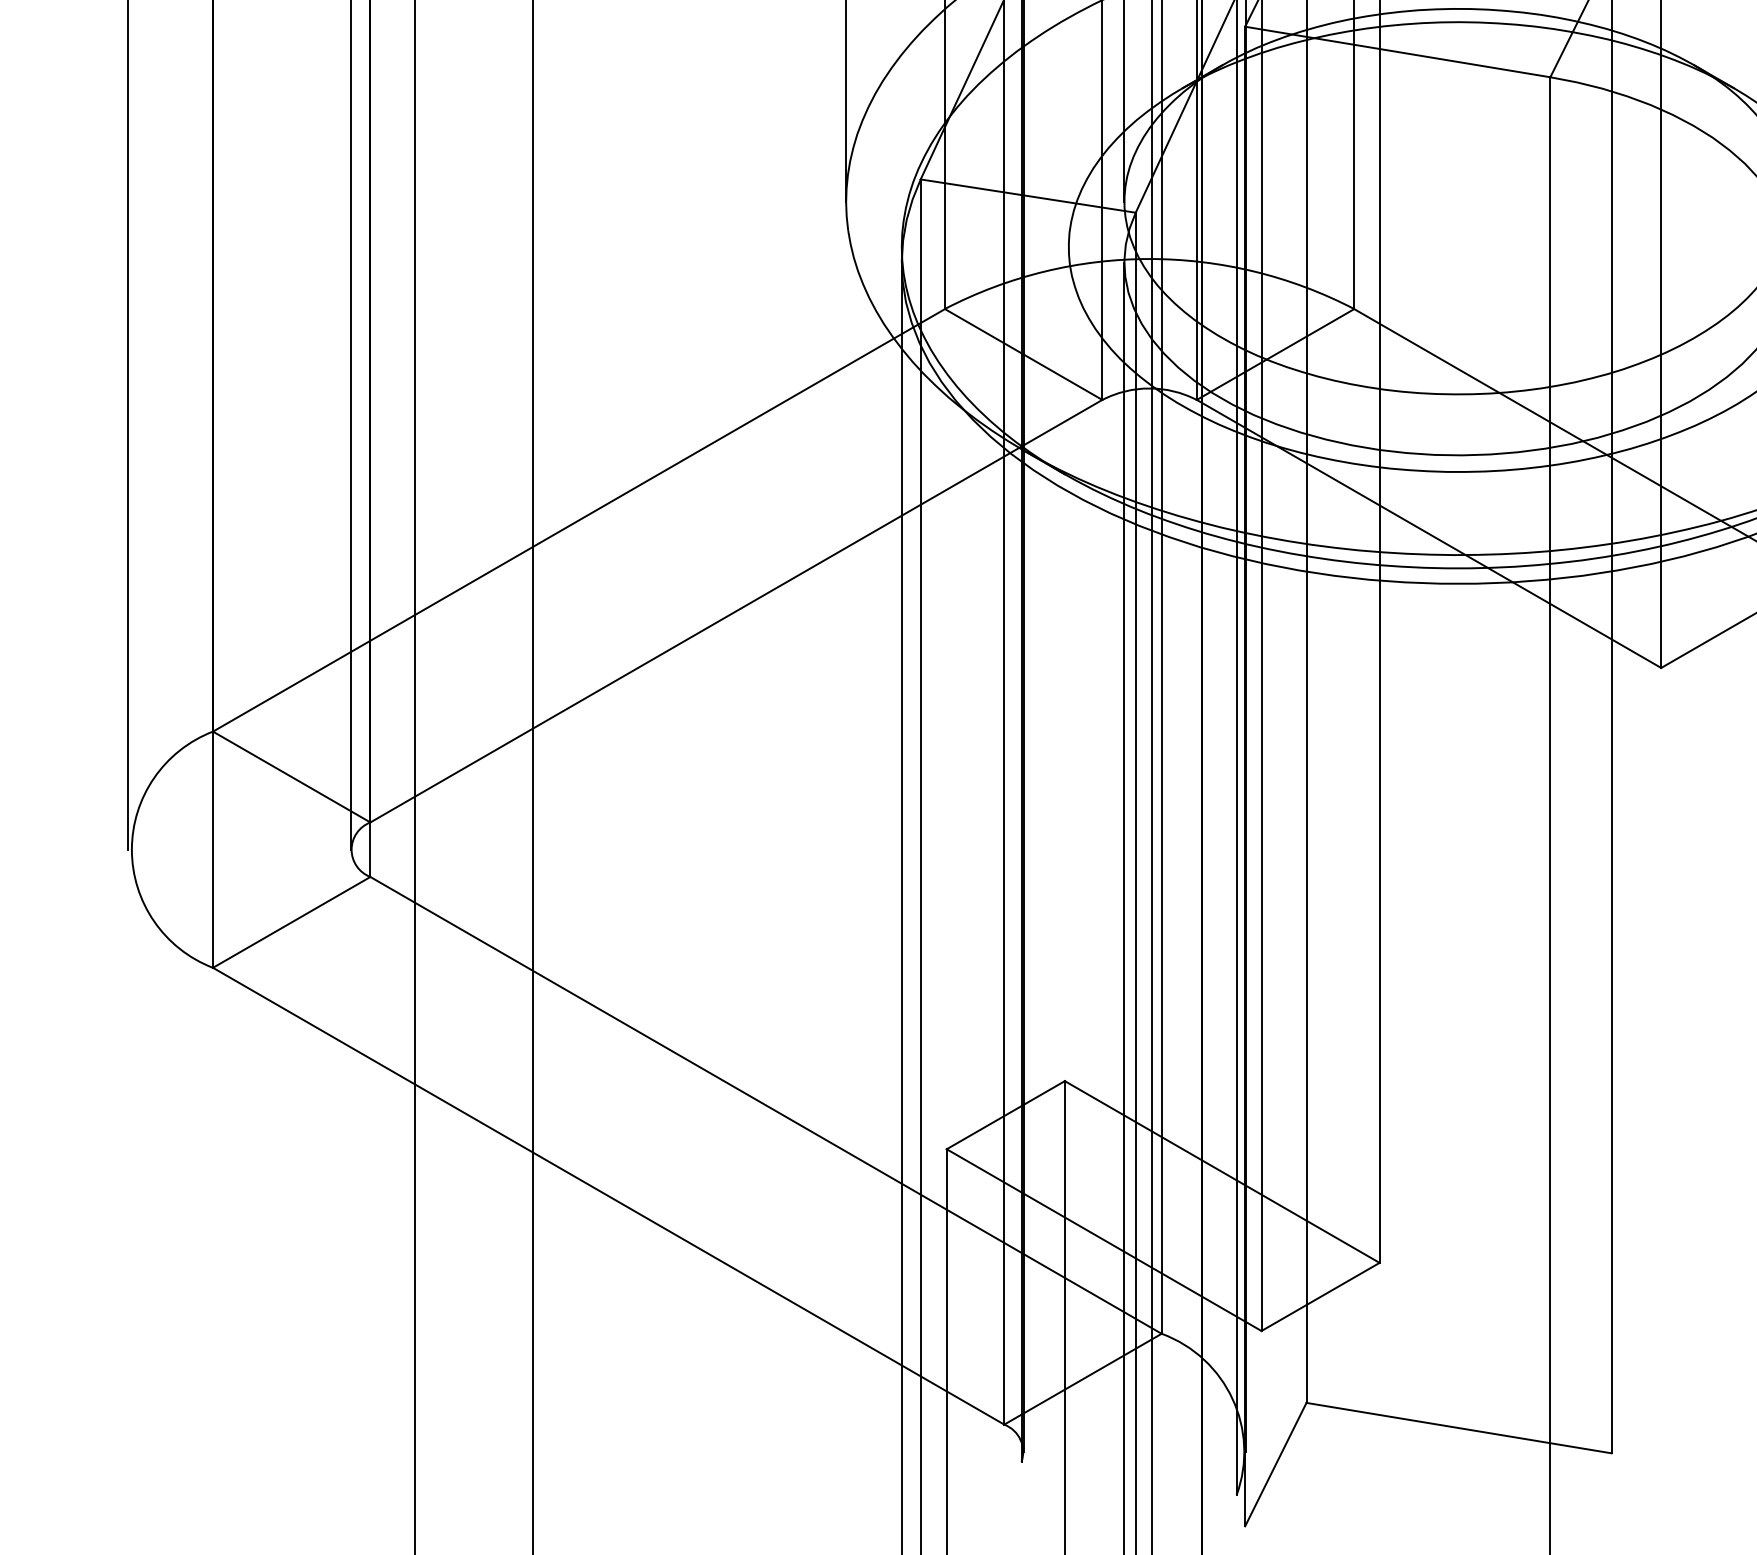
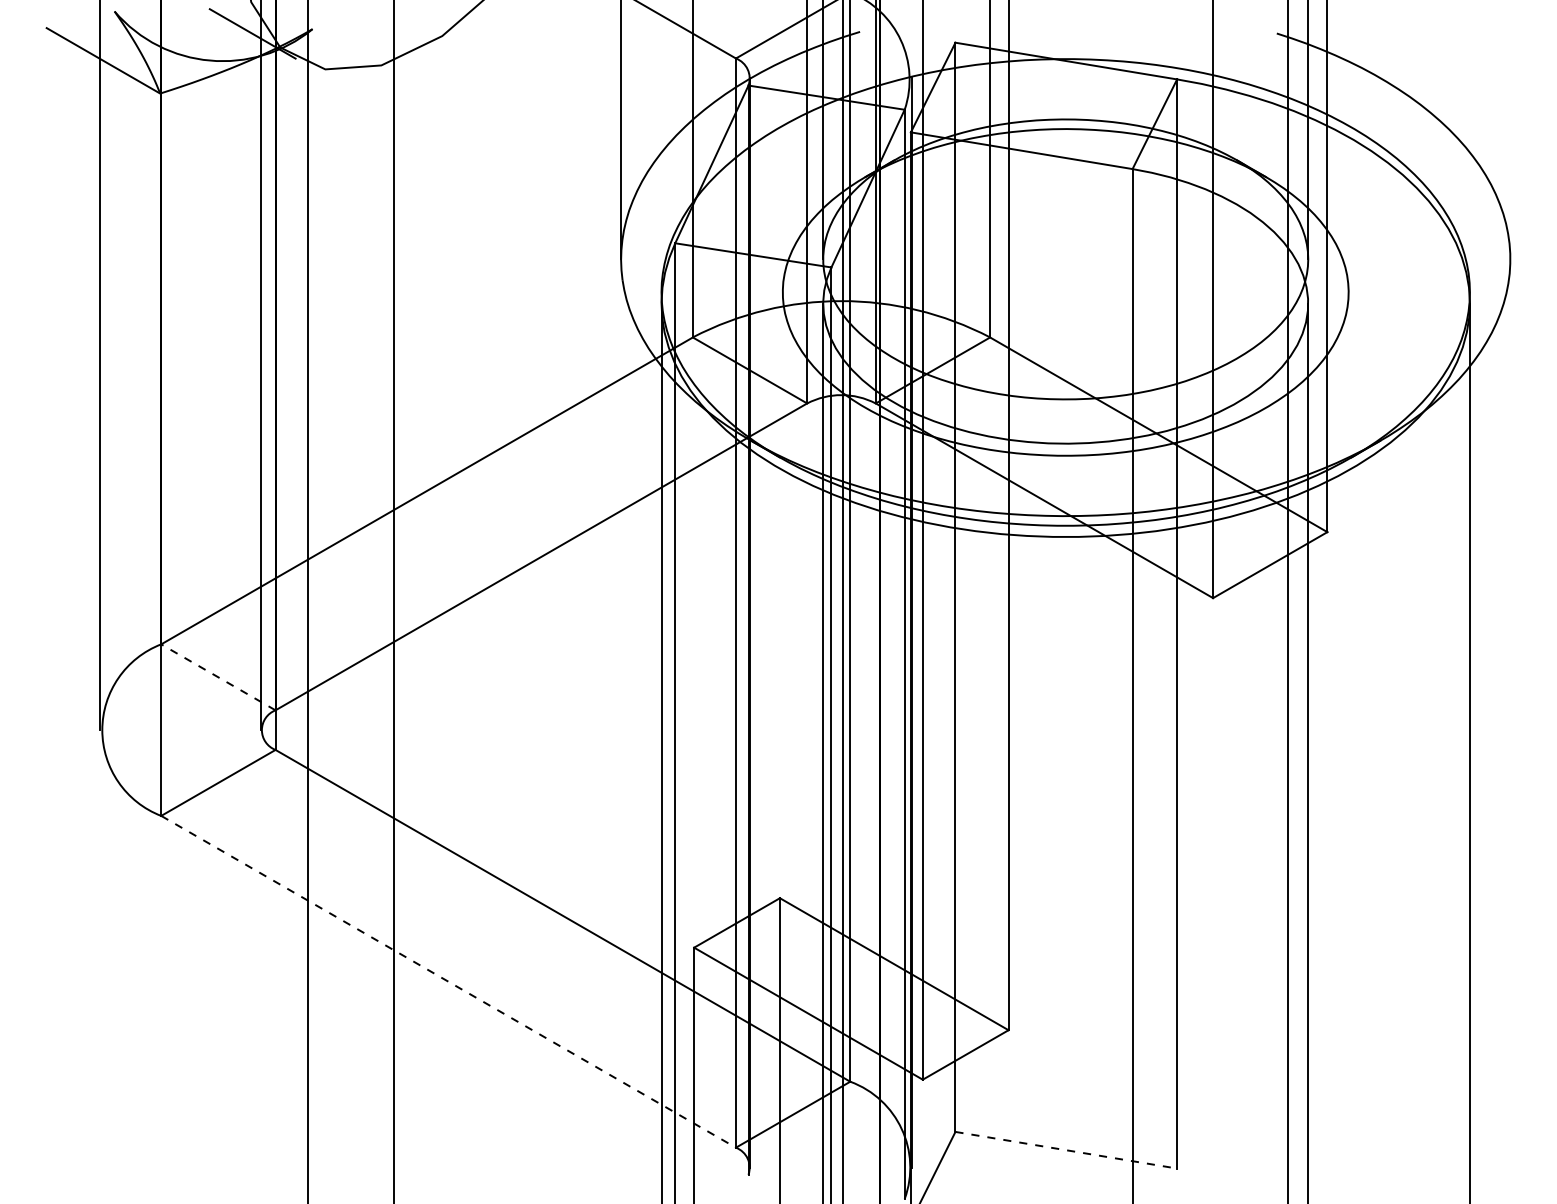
line: (291, 777) -> (218, 677), solid -> dashed
line: (608, 1195) -> (448, 981), solid -> dashed
line: (1459, 1428) -> (1066, 1150), solid -> dashed

